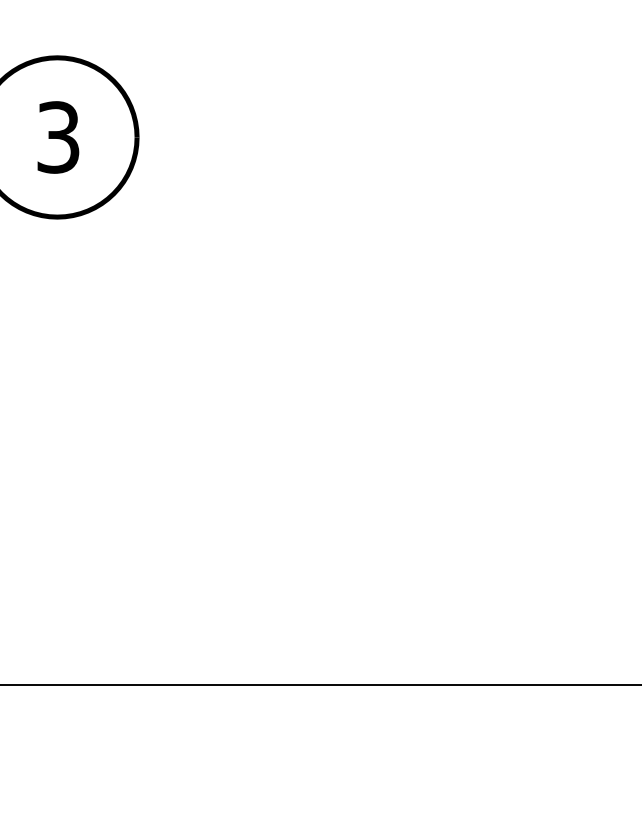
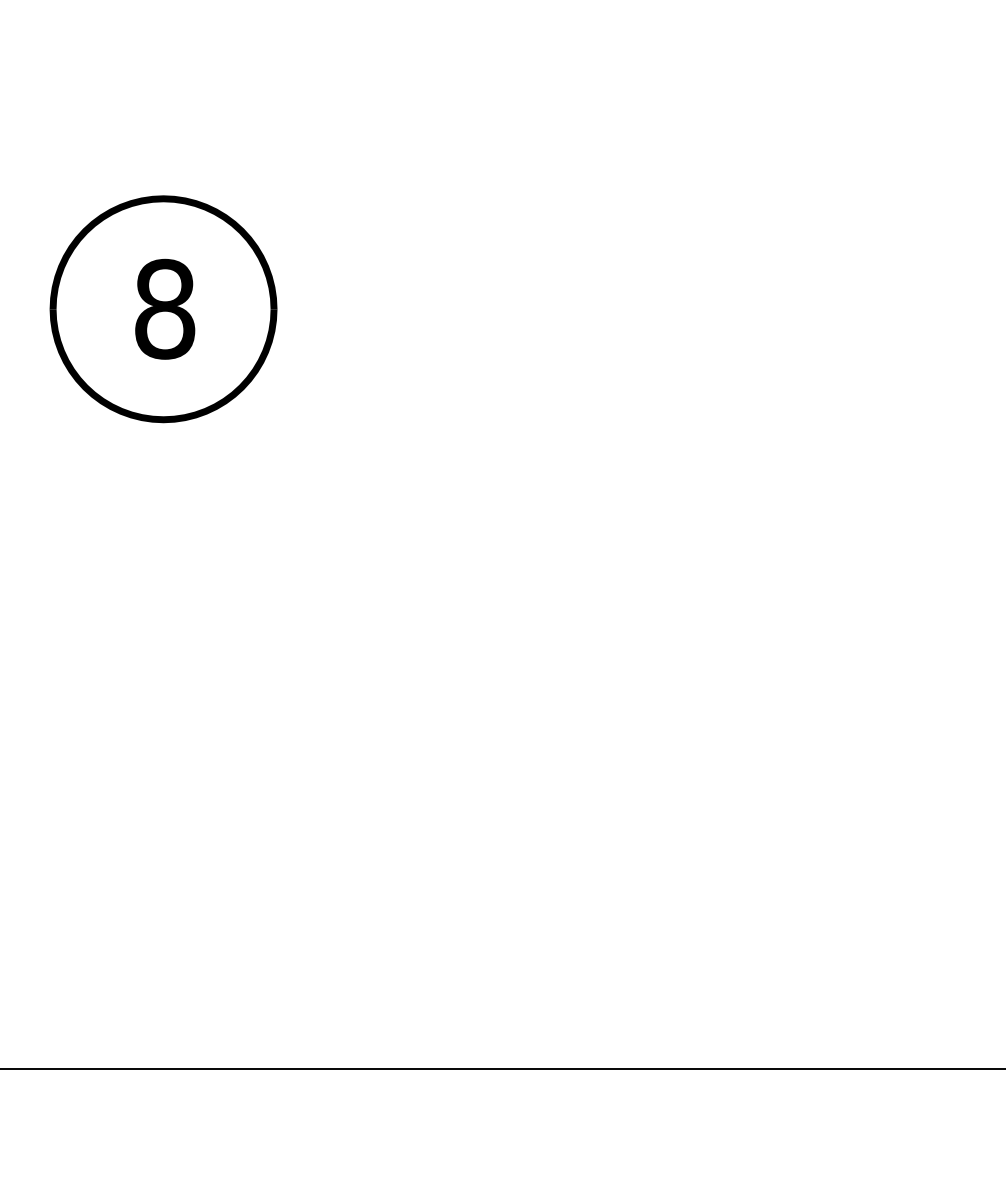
text: (58, 136) -> (165, 308), 3 -> 8

